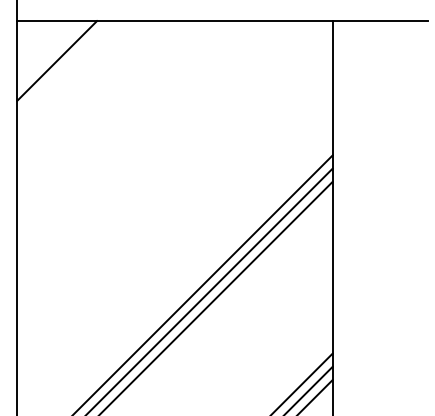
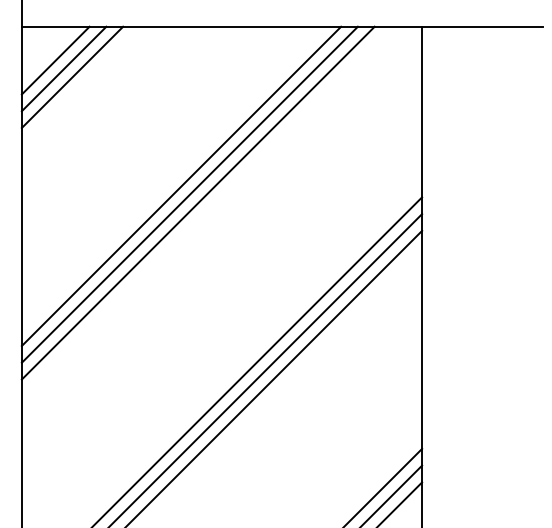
line: (43, 47) -> (55, 60), added
line: (50, 54) -> (64, 69), added
line: (142, 146) -> (180, 185), added
line: (149, 153) -> (189, 194), added
line: (156, 160) -> (198, 203), added

